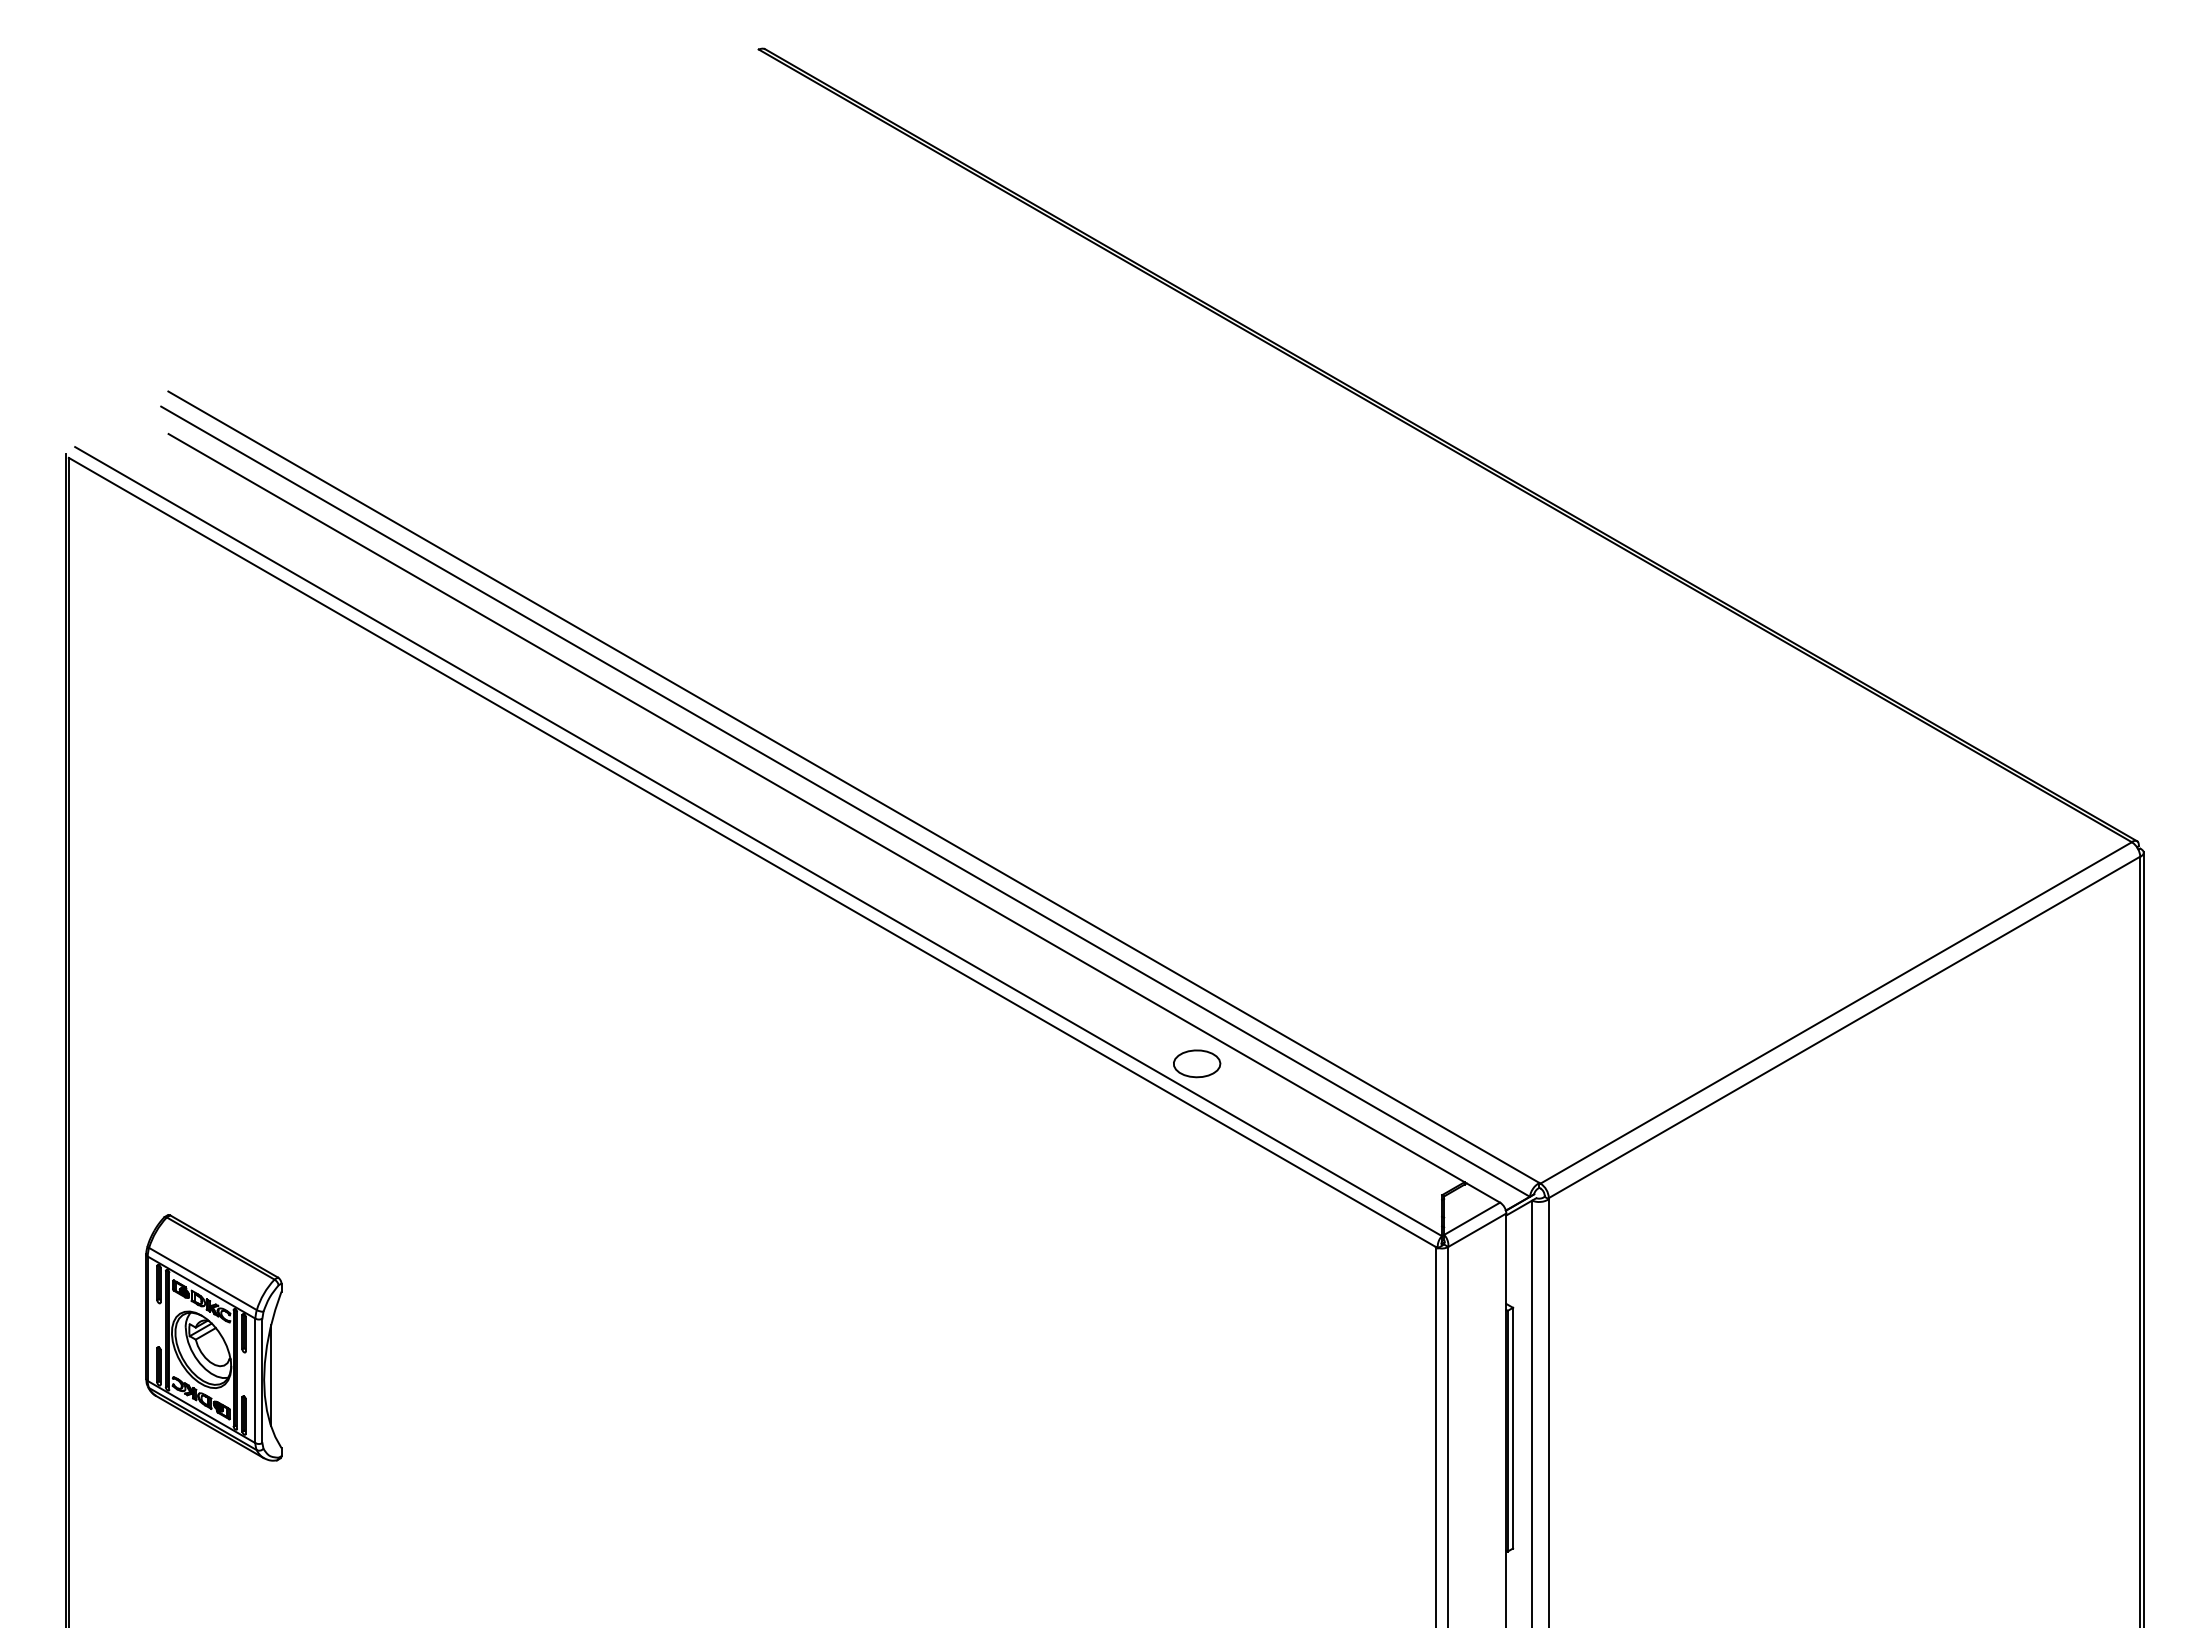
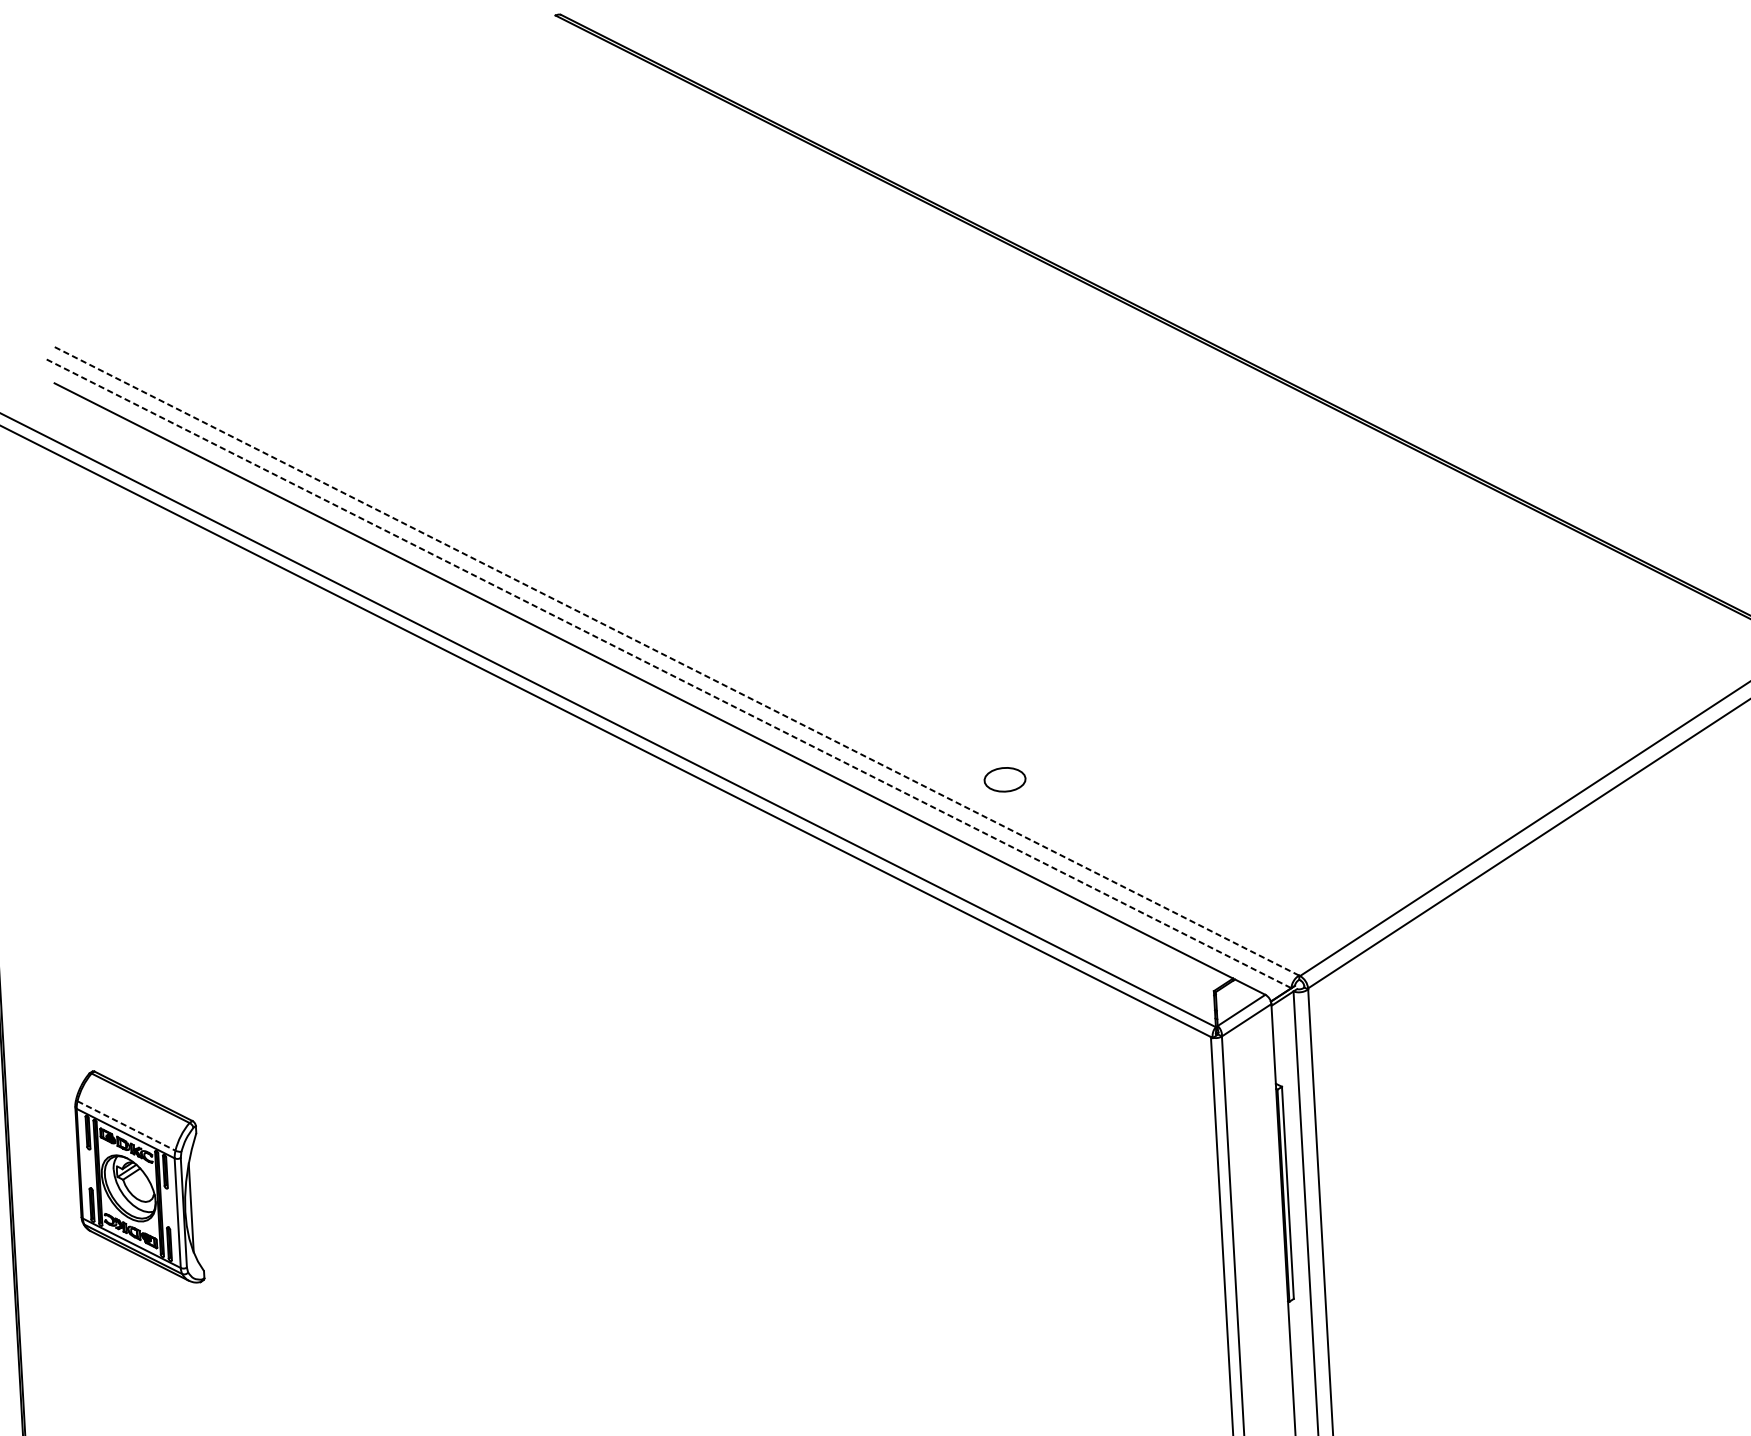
line: (853, 787) -> (675, 660), solid -> dashed
line: (846, 801) -> (669, 673), solid -> dashed
part: (1197, 1063) -> (1005, 779), moved
line: (203, 1279) -> (126, 1126), solid -> dashed

